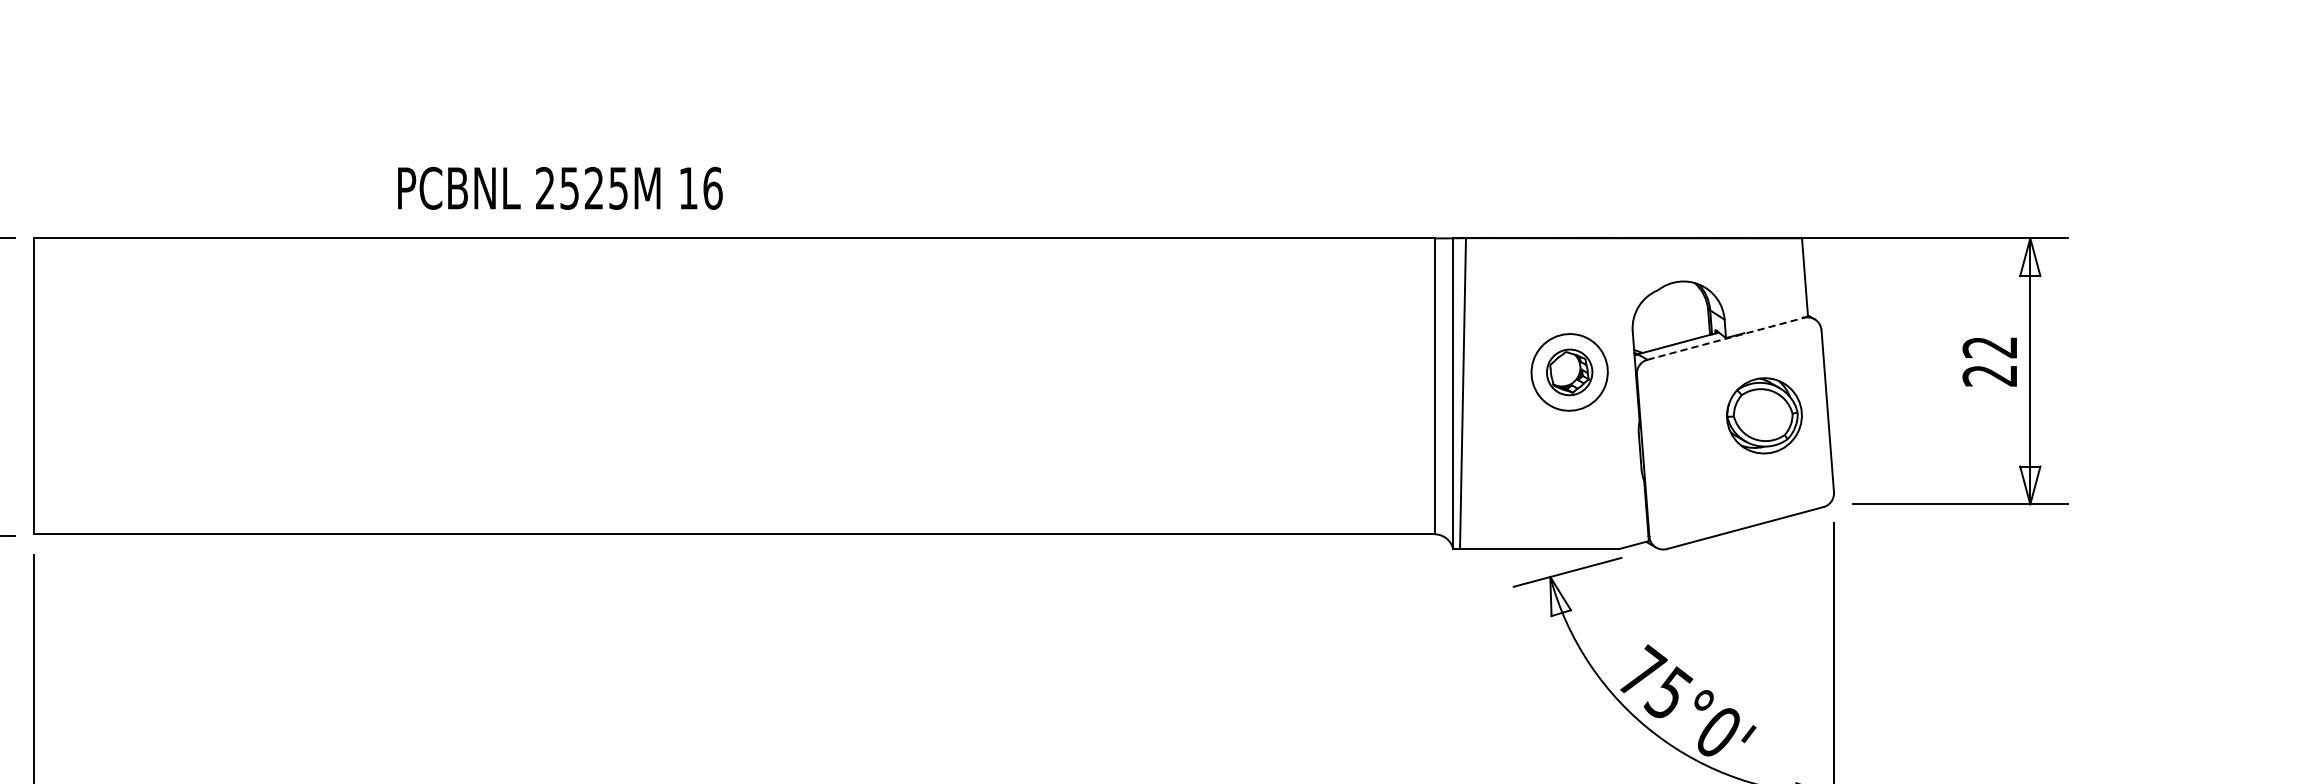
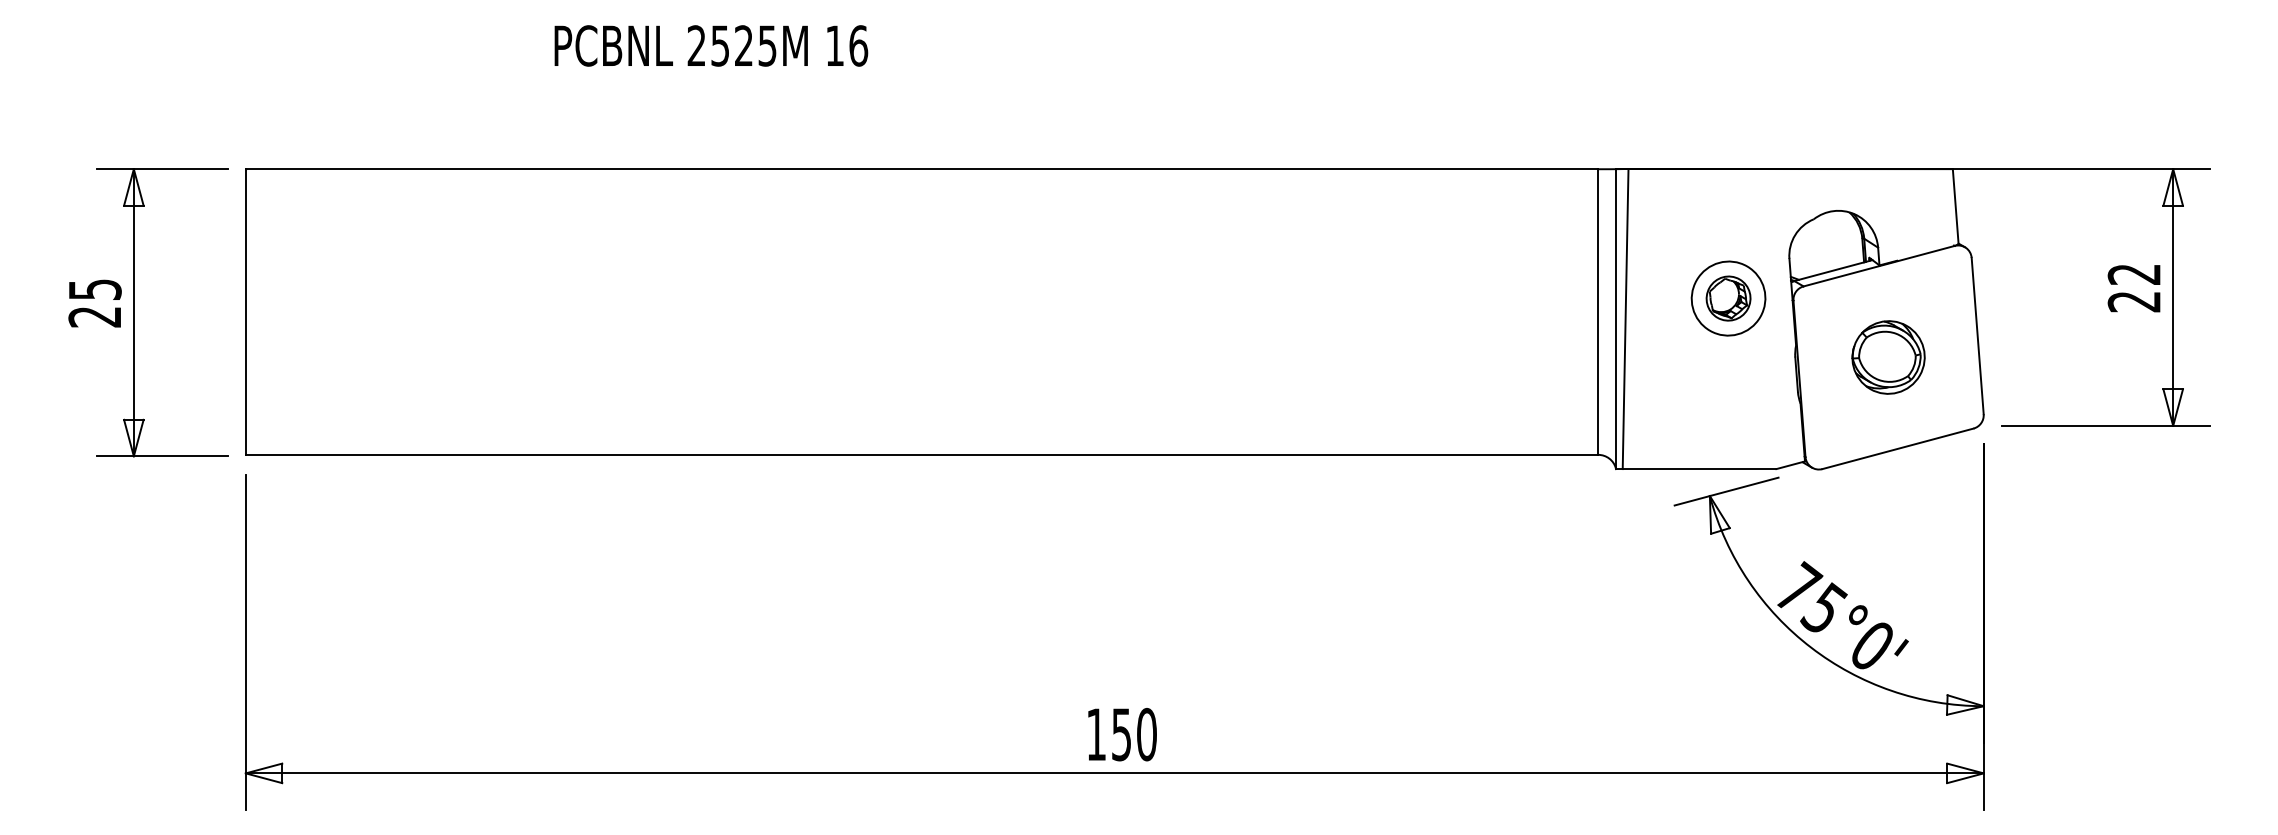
text: (560, 187) -> (711, 45), moved
line: (1726, 339) -> (1879, 266), dashed -> solid
part: (1764, 415) -> (1888, 357), moved

